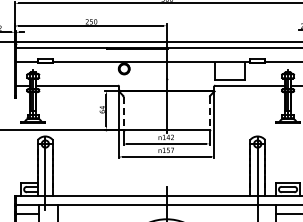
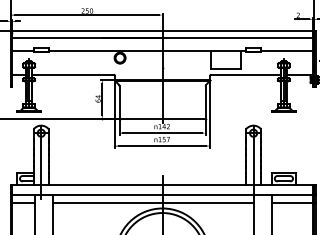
line: (123, 114) -> (119, 103), dashed -> solid
line: (209, 114) -> (205, 103), dashed -> solid
line: (157, 214) -> (153, 203), added

